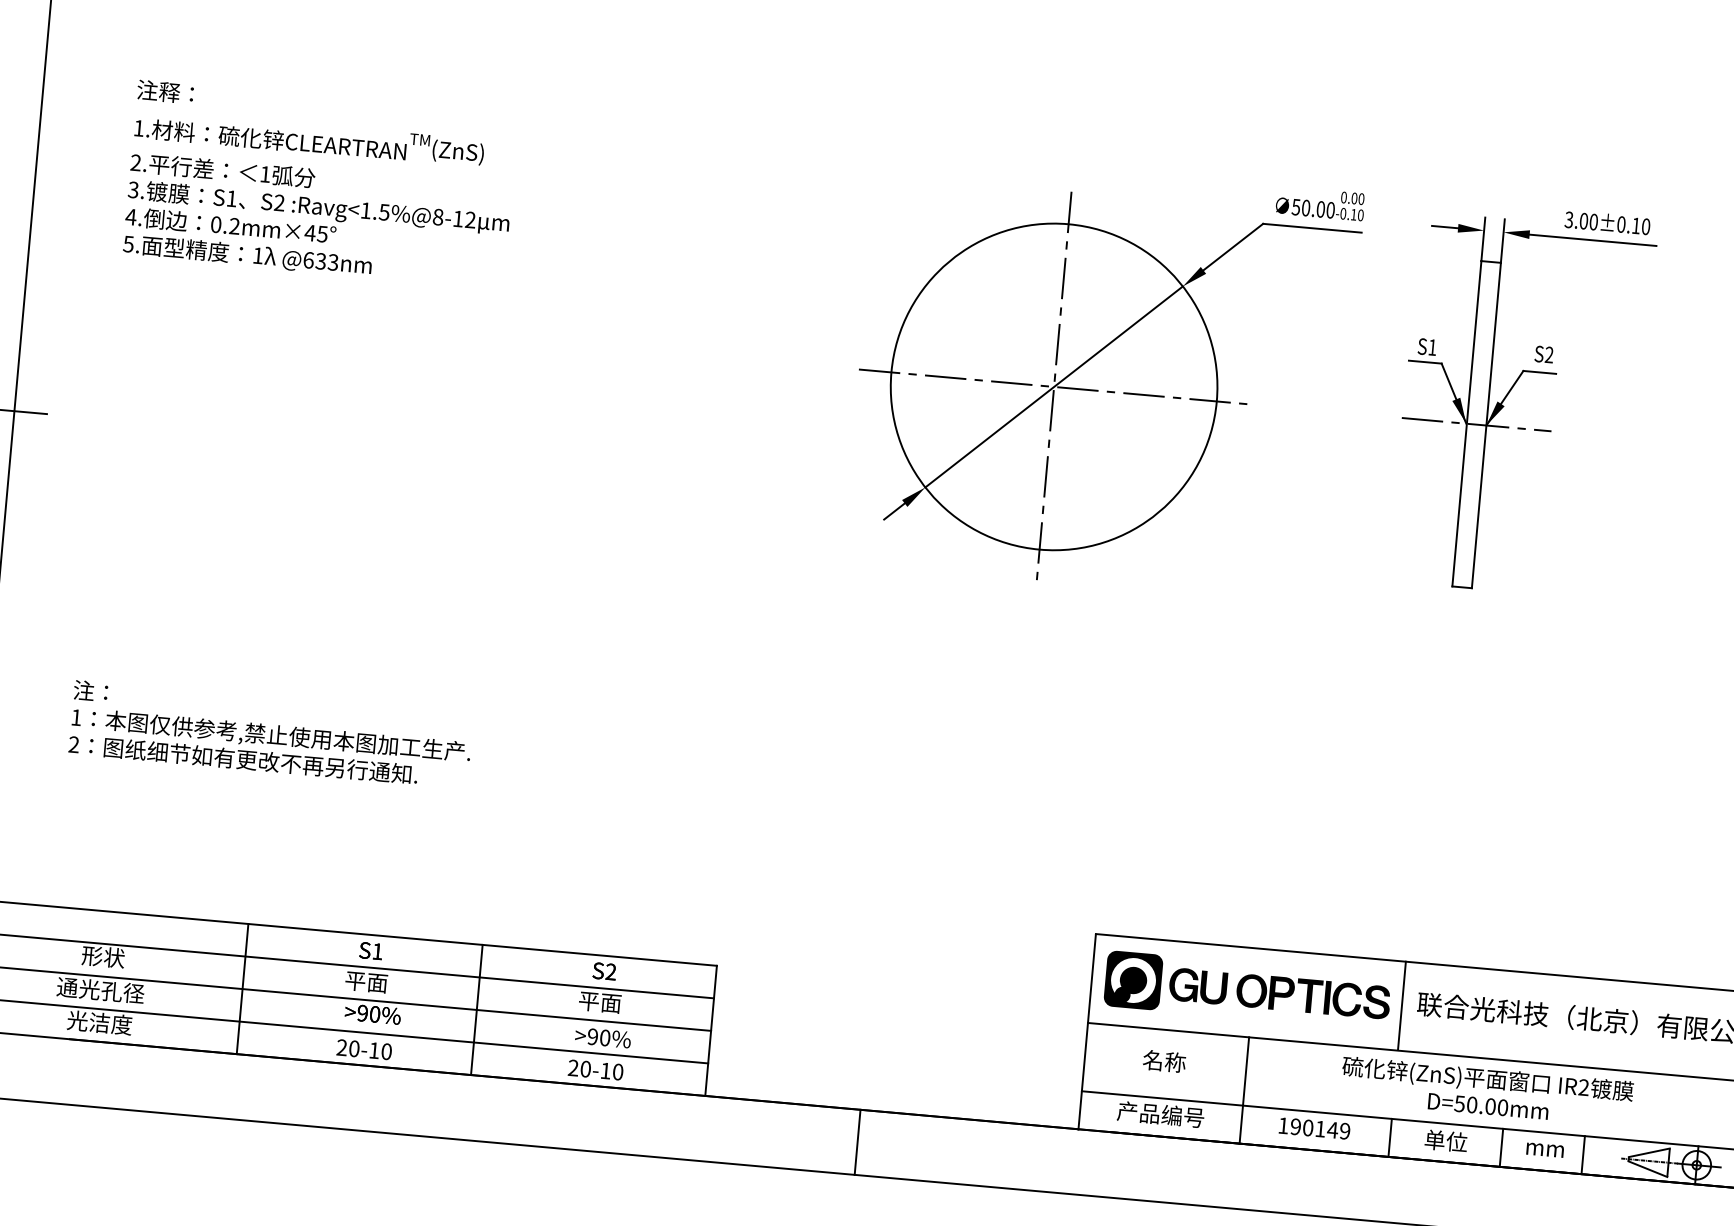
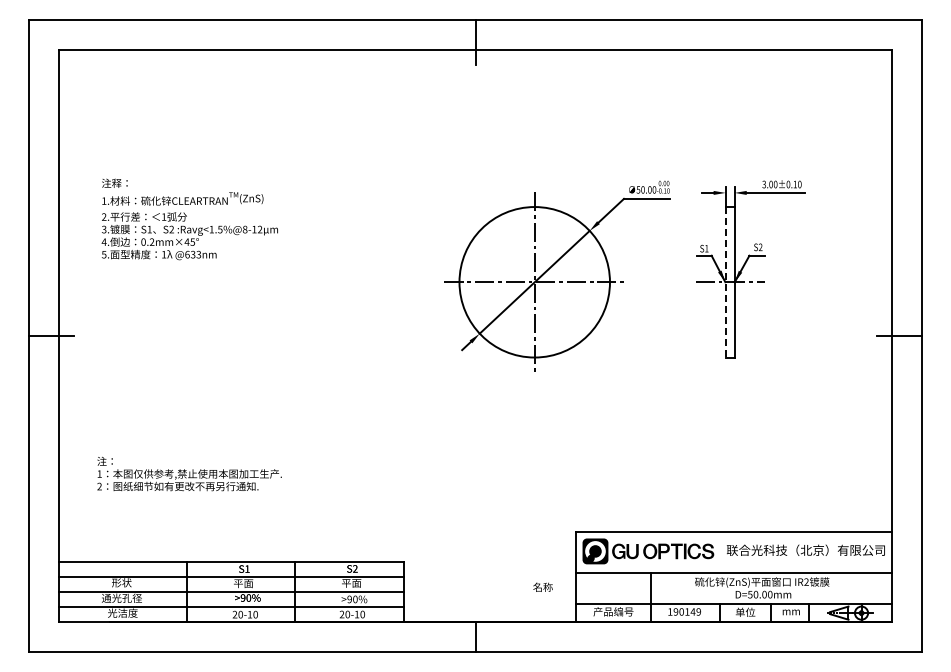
line: (1466, 424) -> (725, 282), solid -> dashed
line: (1401, 1004) -> (719, 551), removed
text: (1163, 1059) -> (542, 586), moved

